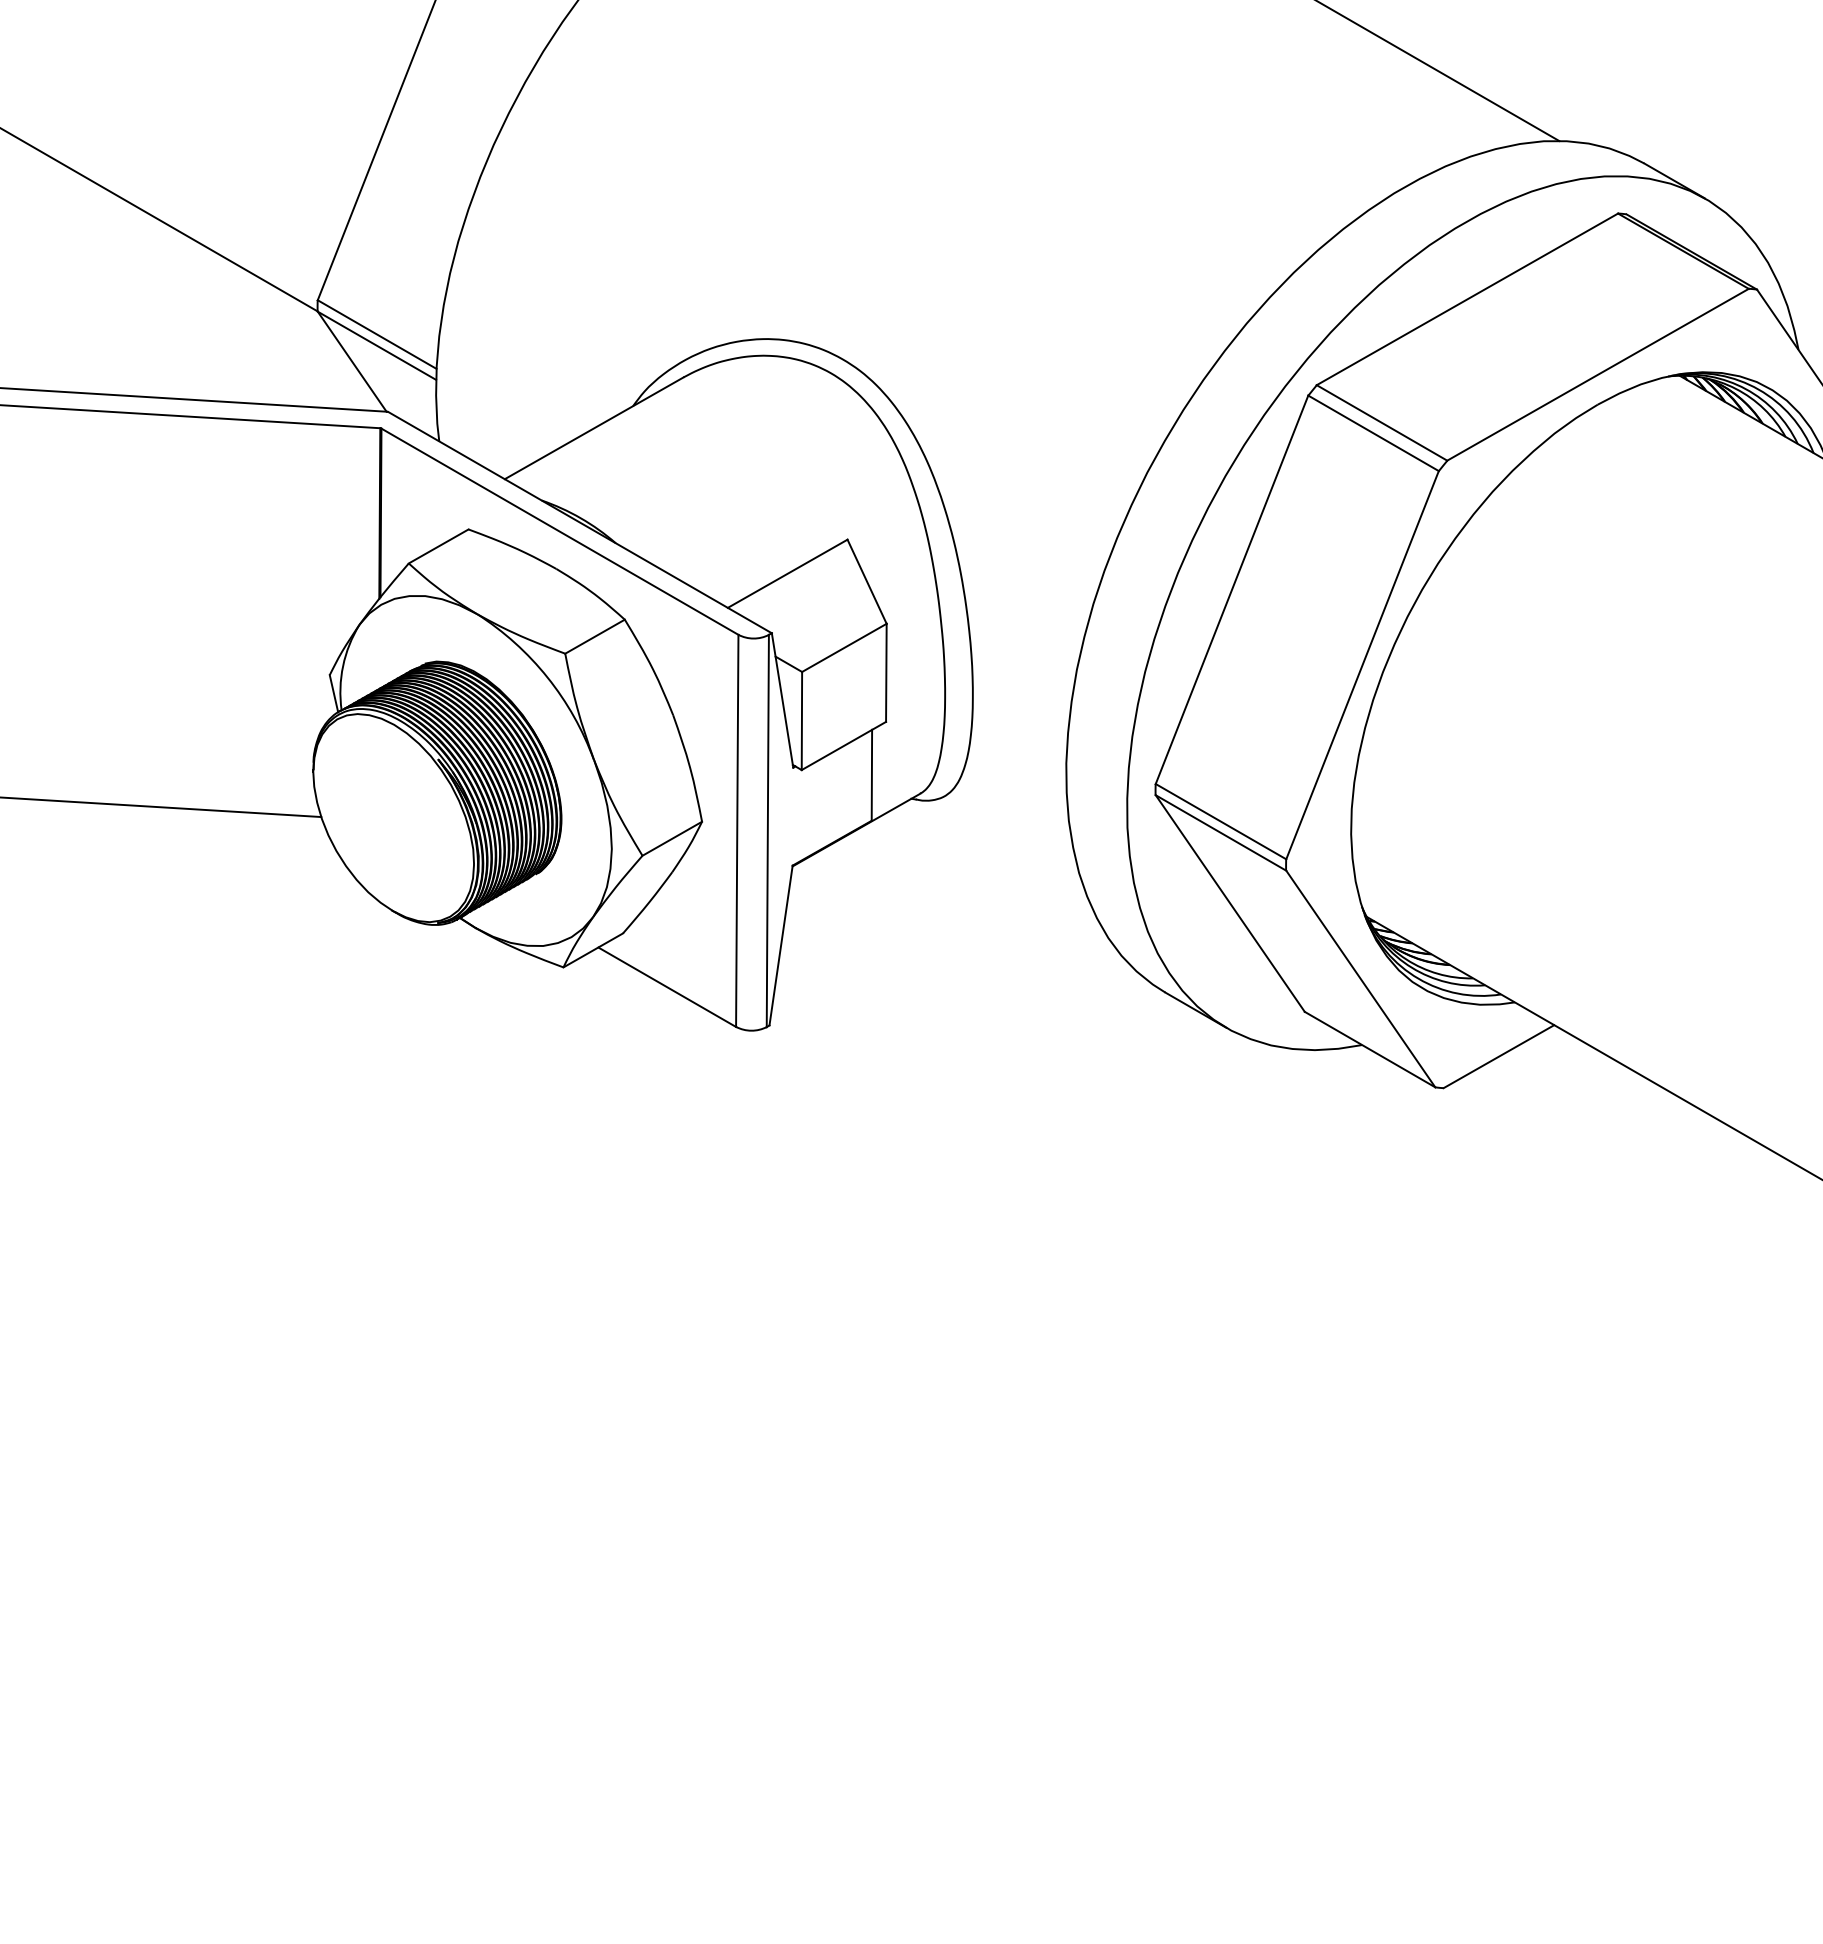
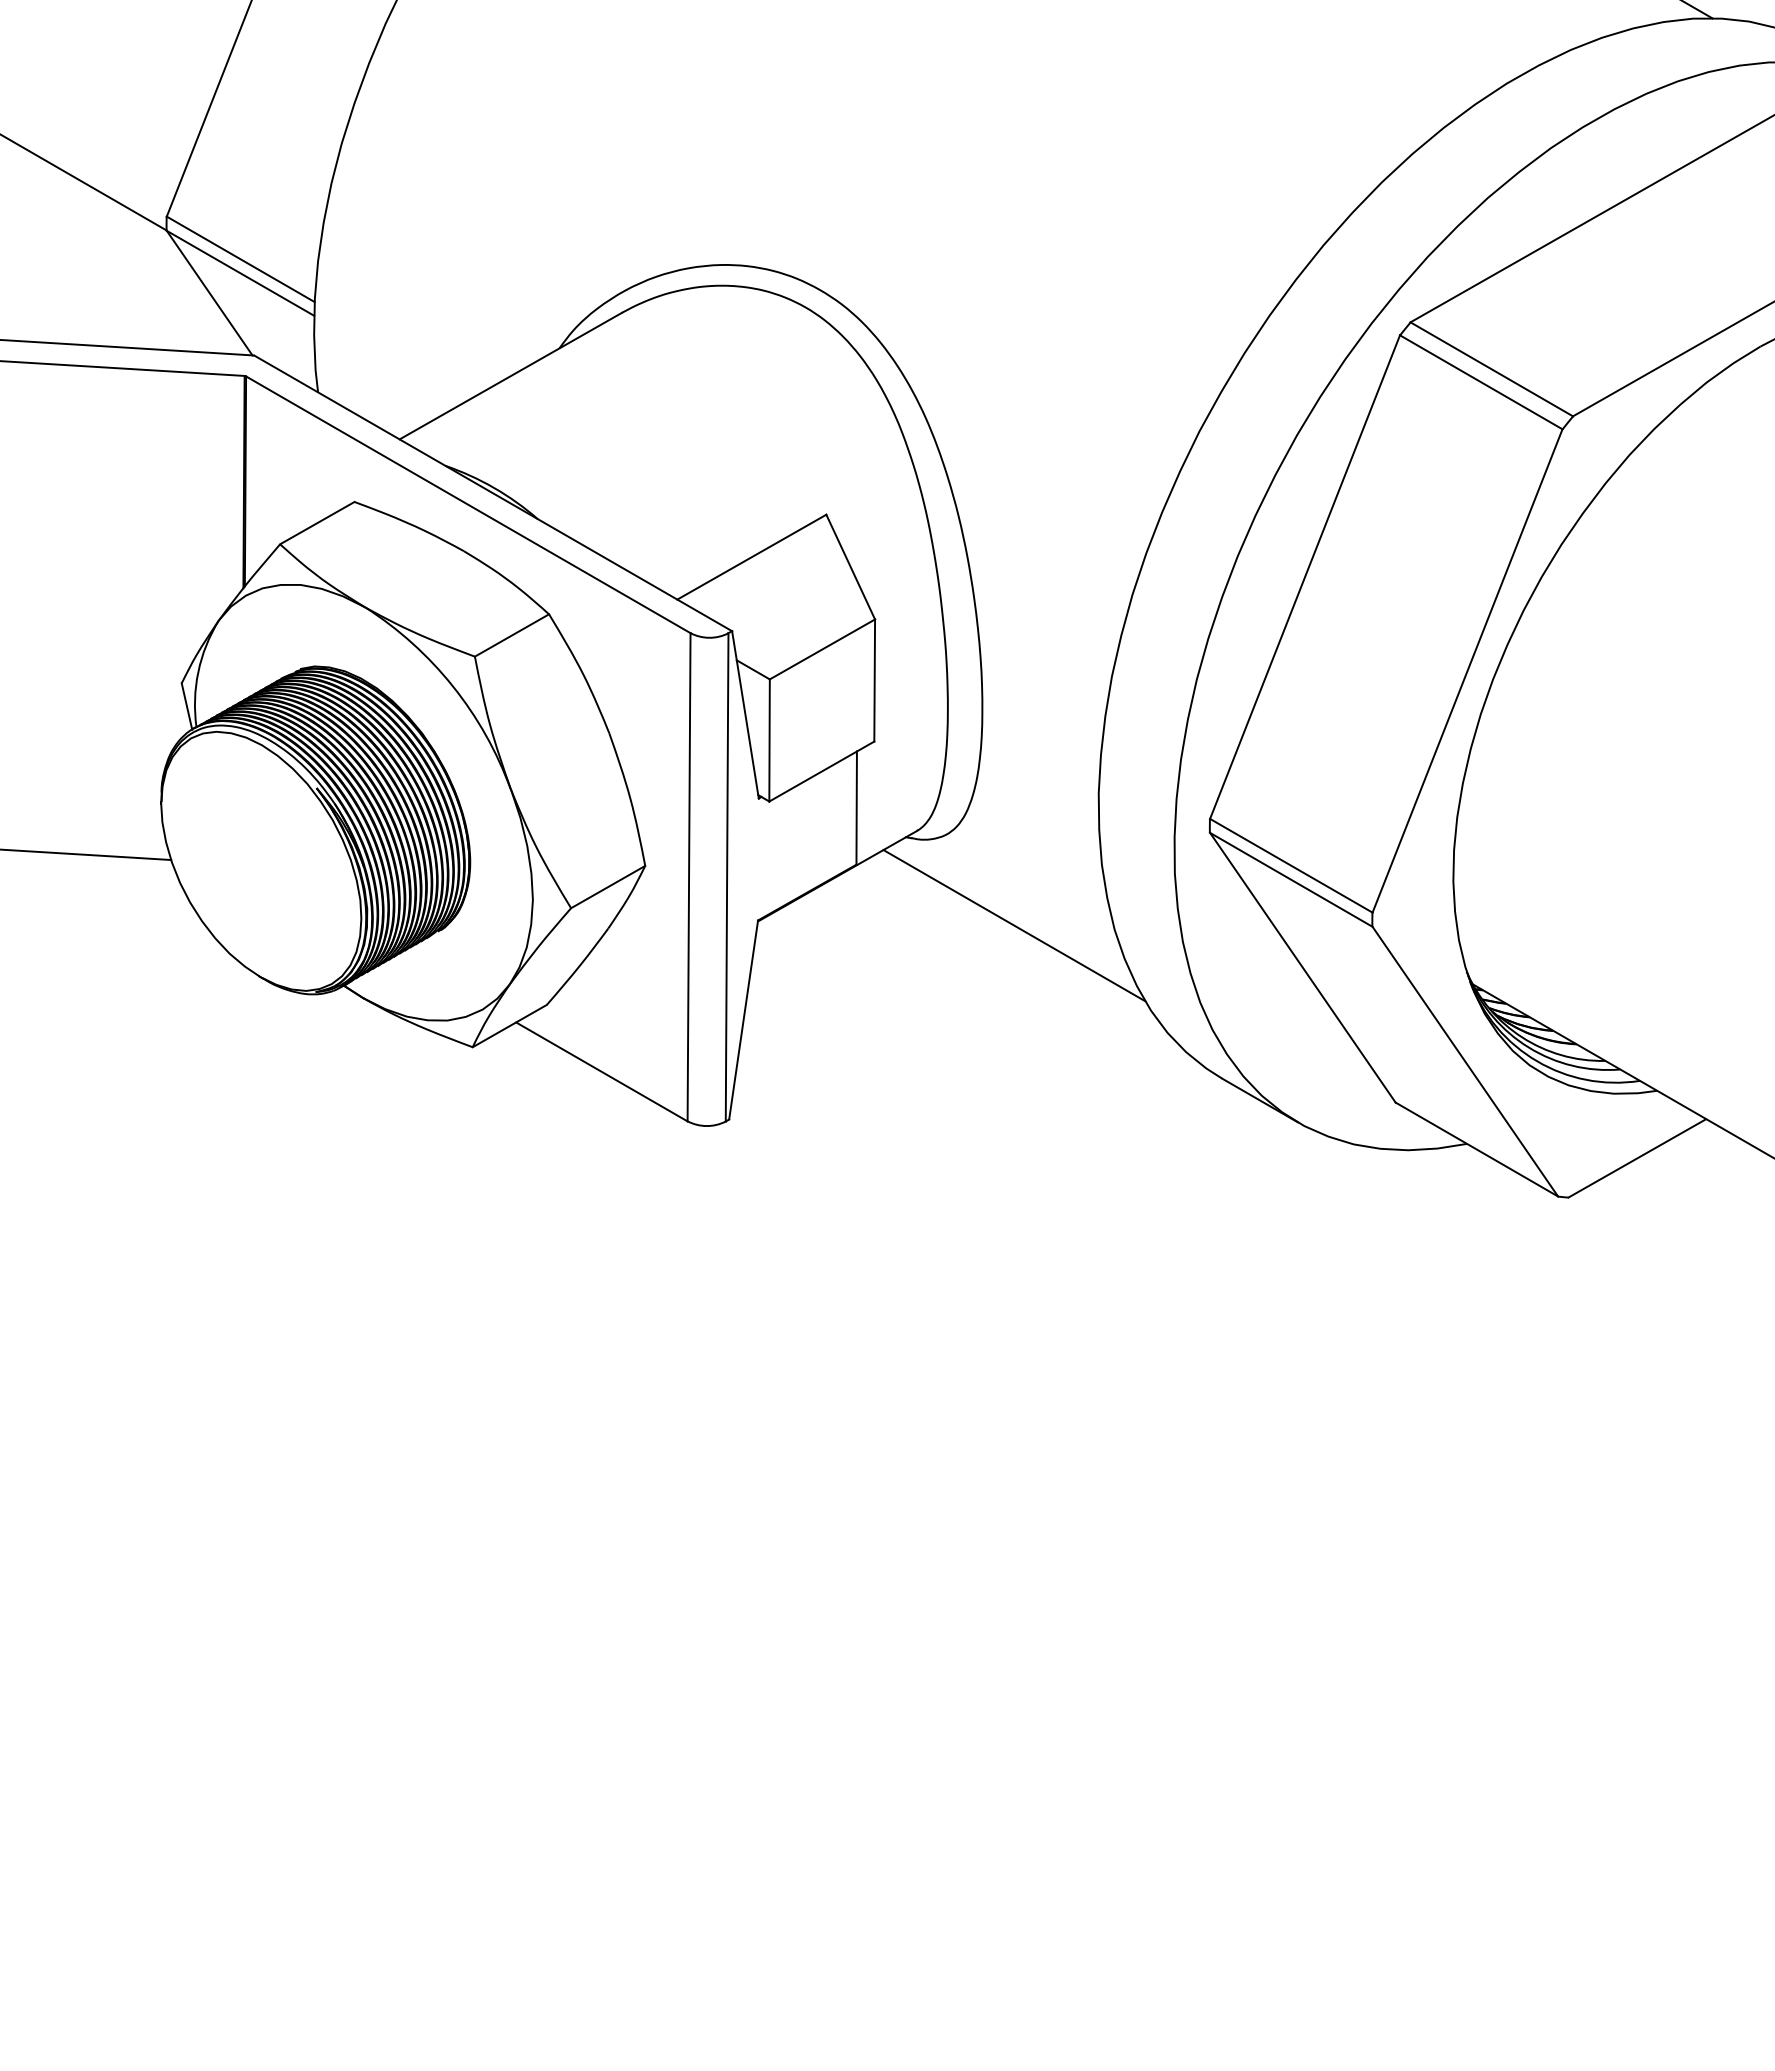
line: (998, 869) -> (1014, 925), added

